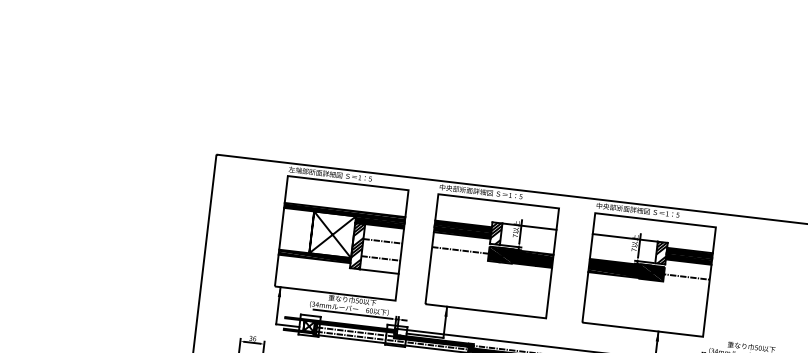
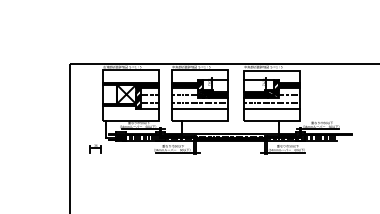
line: (489, 271) -> (199, 102), added
line: (488, 284) -> (199, 108), added
line: (646, 289) -> (271, 102), added
line: (644, 302) -> (271, 108), added

